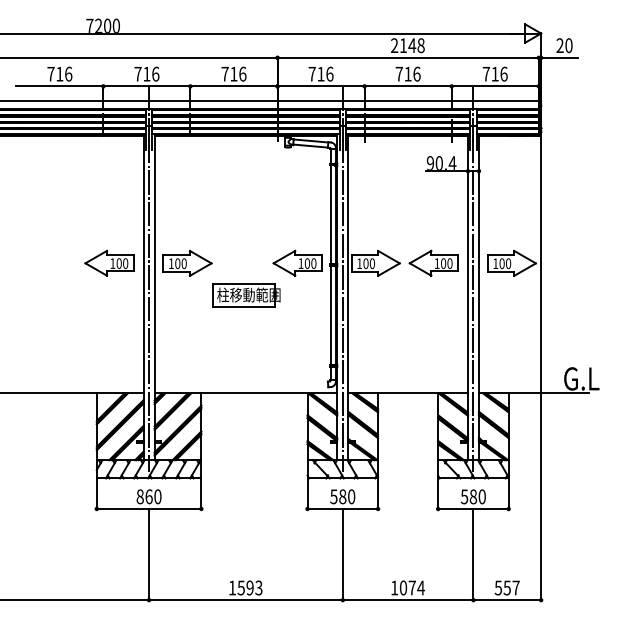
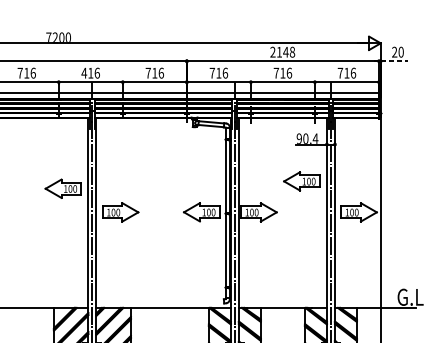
line: (559, 57) -> (394, 60), solid -> dashed
text: (137, 74) -> (83, 73), 716 -> 416
part: (109, 262) -> (63, 188), moved
part: (433, 262) -> (301, 180), moved
part: (246, 295) -> (164, 235), removed

